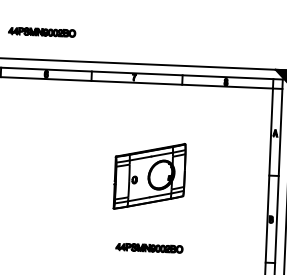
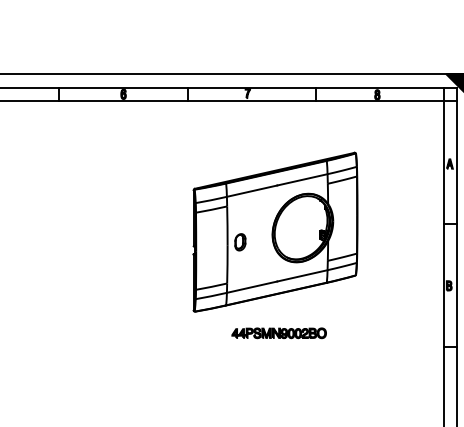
part: (41, 32) -> (114, 35), removed
part: (149, 175) -> (275, 231), size x1.67

